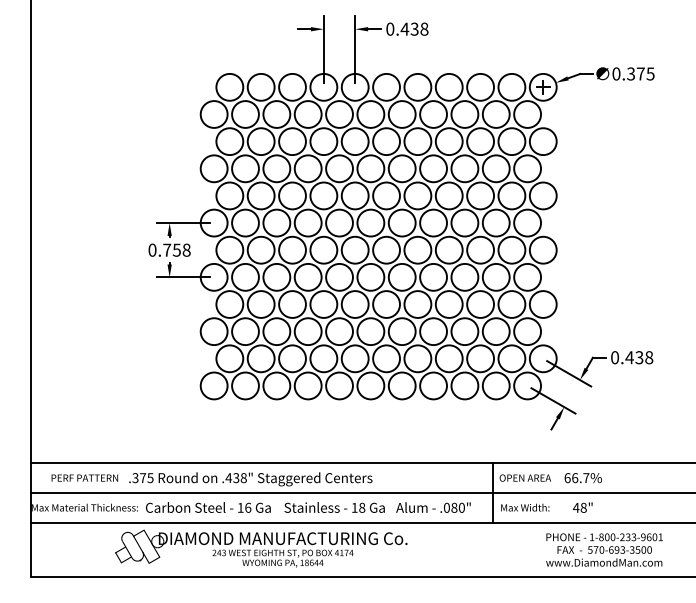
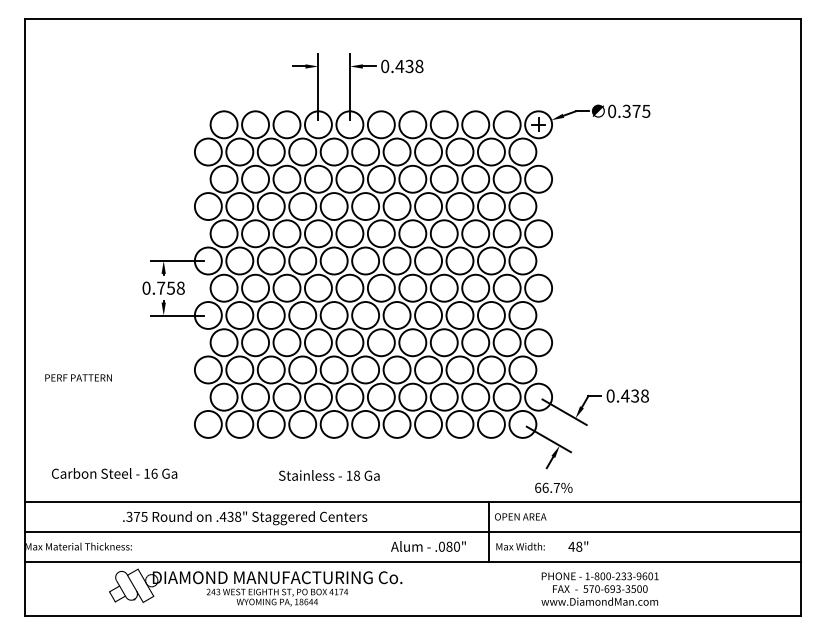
text: (84, 477) -> (78, 377), moved
text: (582, 477) -> (553, 487), moved
text: (208, 507) -> (114, 473), moved
text: (334, 507) -> (329, 475), moved

